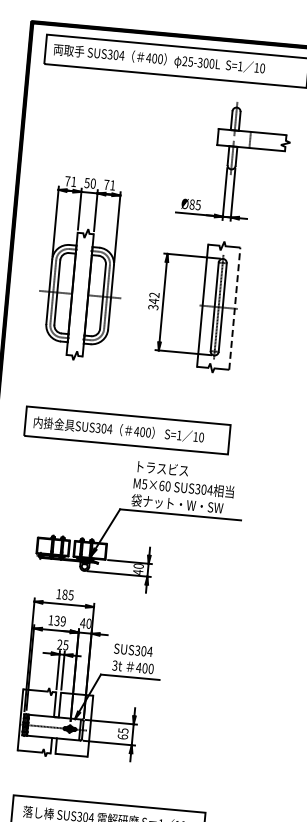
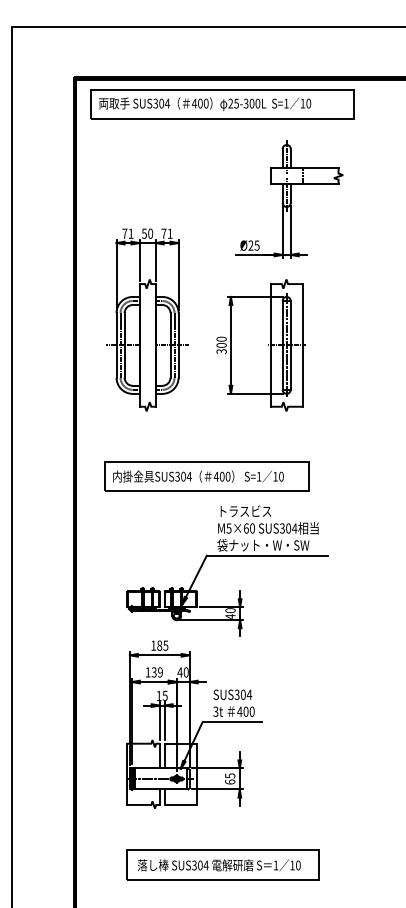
text: (191, 204) -> (250, 245), Ø85 -> Ø25
text: (154, 298) -> (221, 342), 342 -> 300
line: (234, 307) -> (302, 344), dashed -> solid
text: (59, 644) -> (158, 695), 25 -> 15

